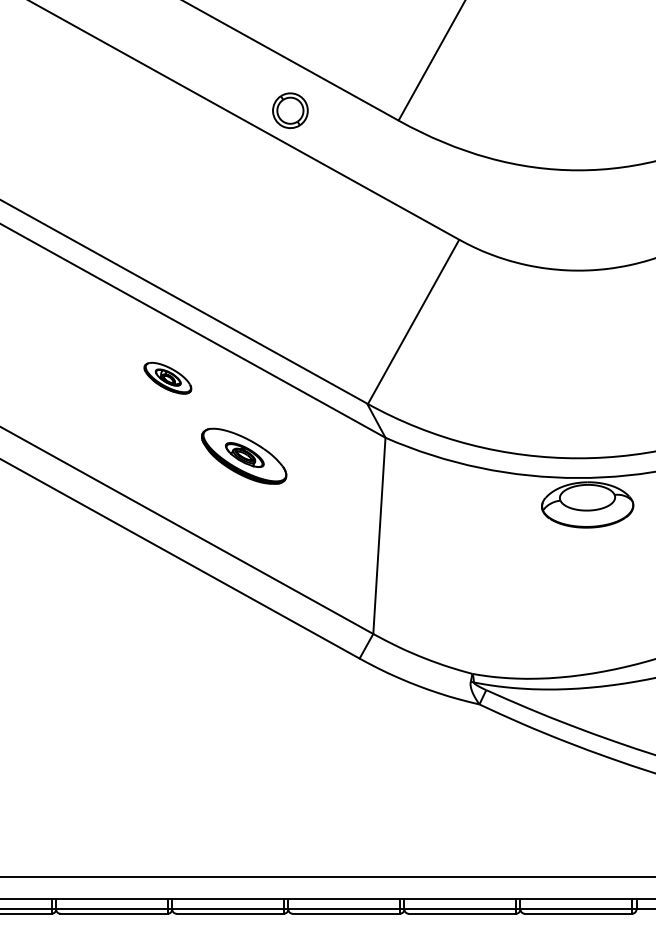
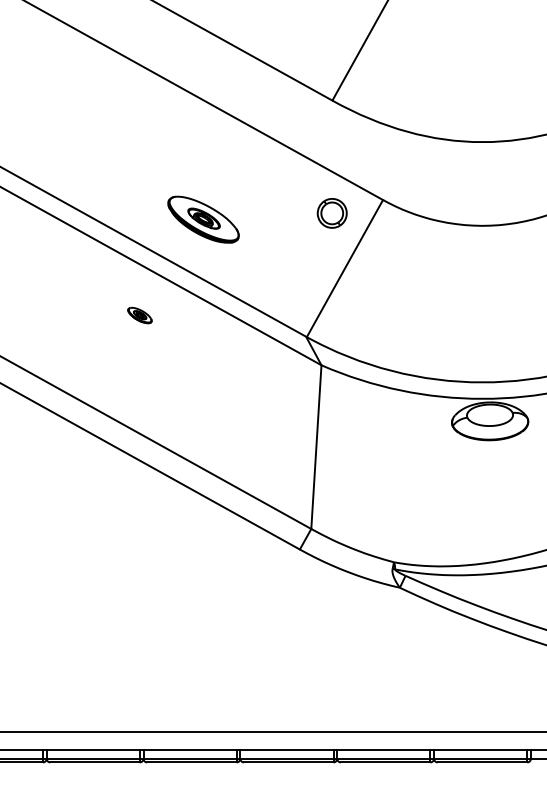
part: (290, 110) -> (332, 213), moved
part: (167, 377) -> (139, 314), size x0.6
part: (244, 455) -> (203, 219), moved

